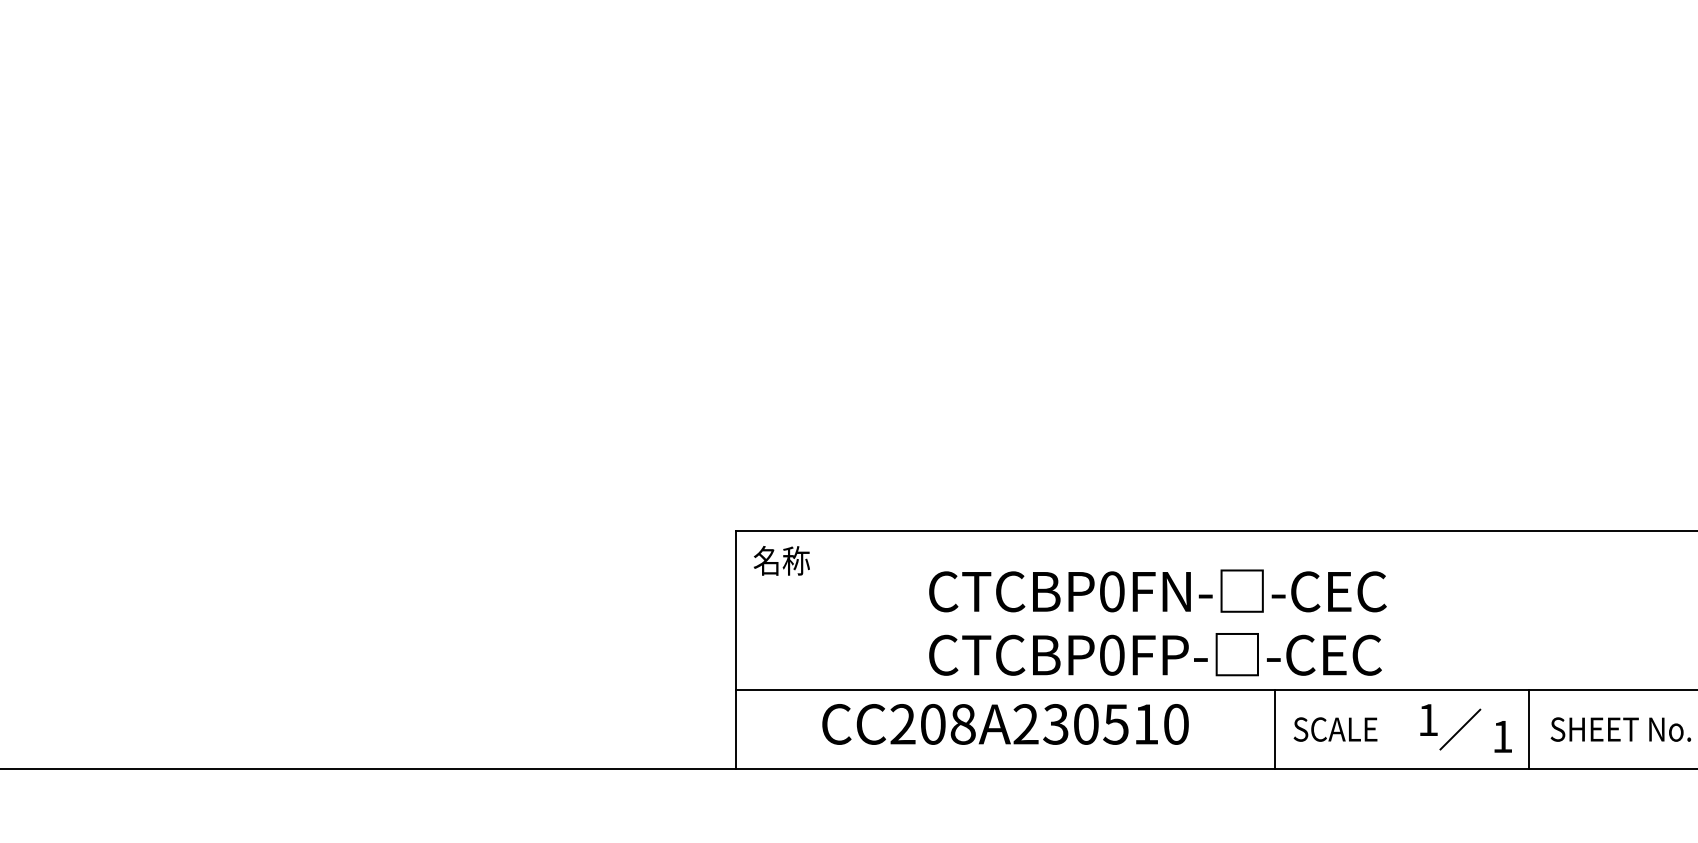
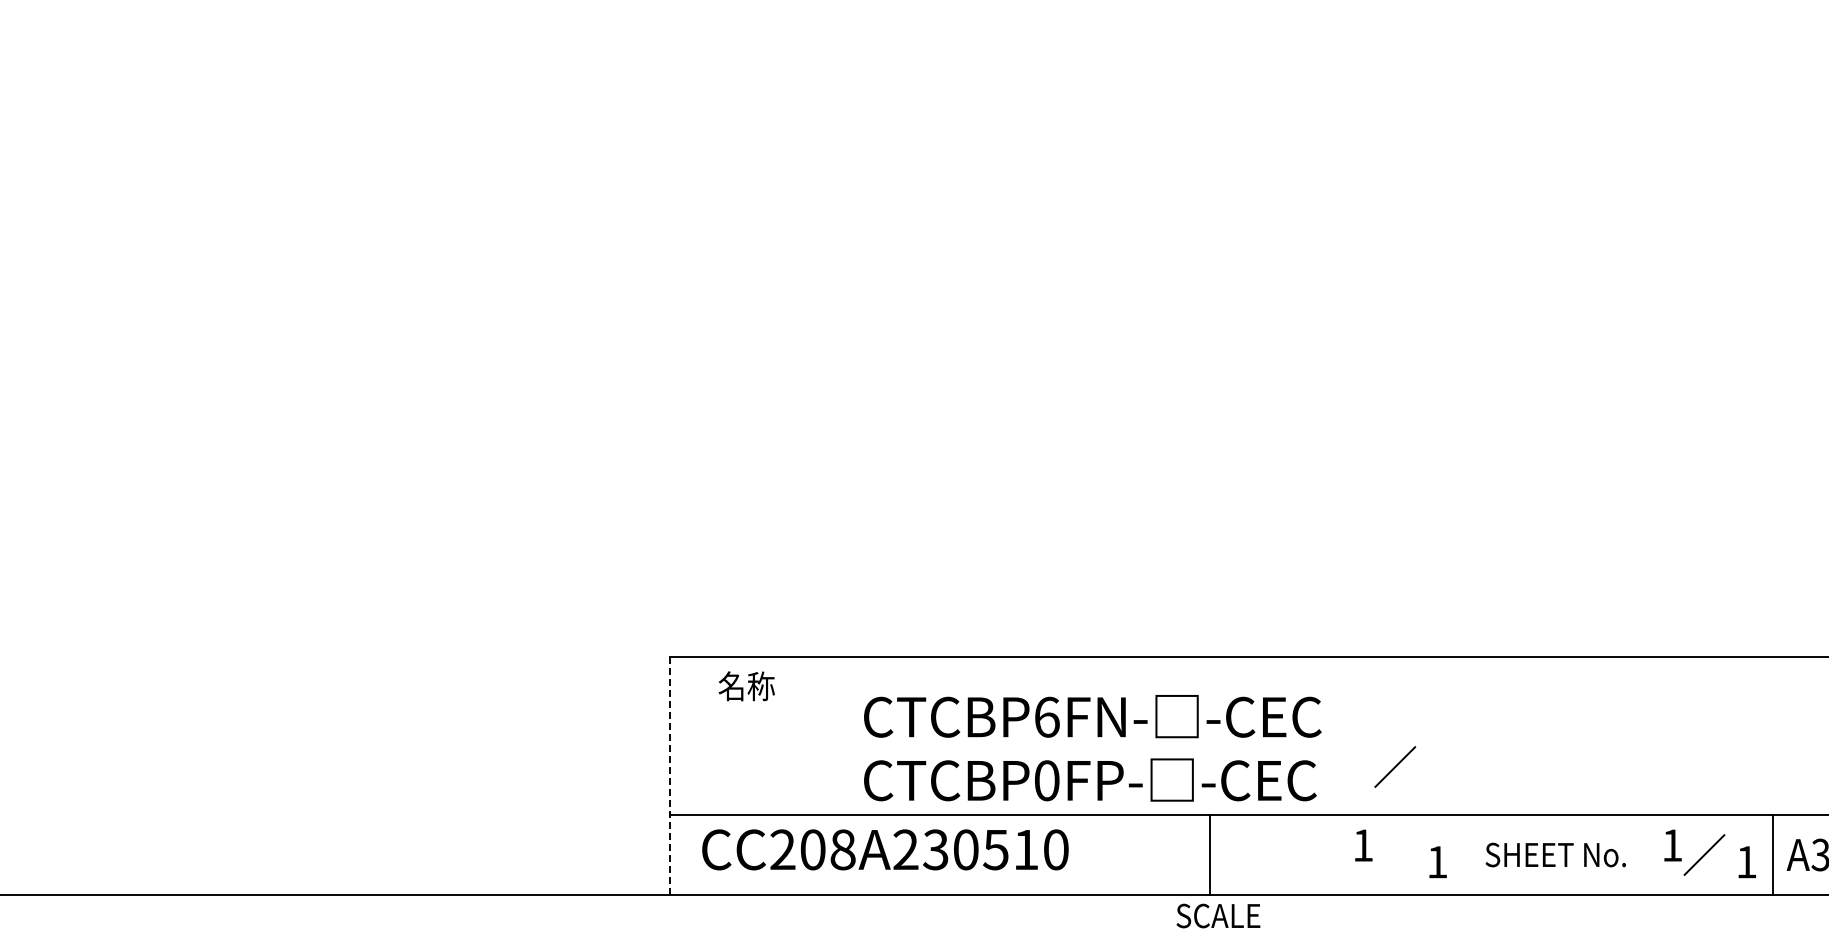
text: (781, 561) -> (746, 686), moved
text: (1112, 591) -> (1047, 716), CTCBP0FN- -> CTCBP6FN-
line: (735, 650) -> (670, 775), solid -> dashed
text: (1005, 724) -> (885, 849), moved
text: (1335, 729) -> (1218, 915), moved
line: (1460, 729) -> (1395, 766), moved
line: (1528, 729) -> (1463, 854), removed

